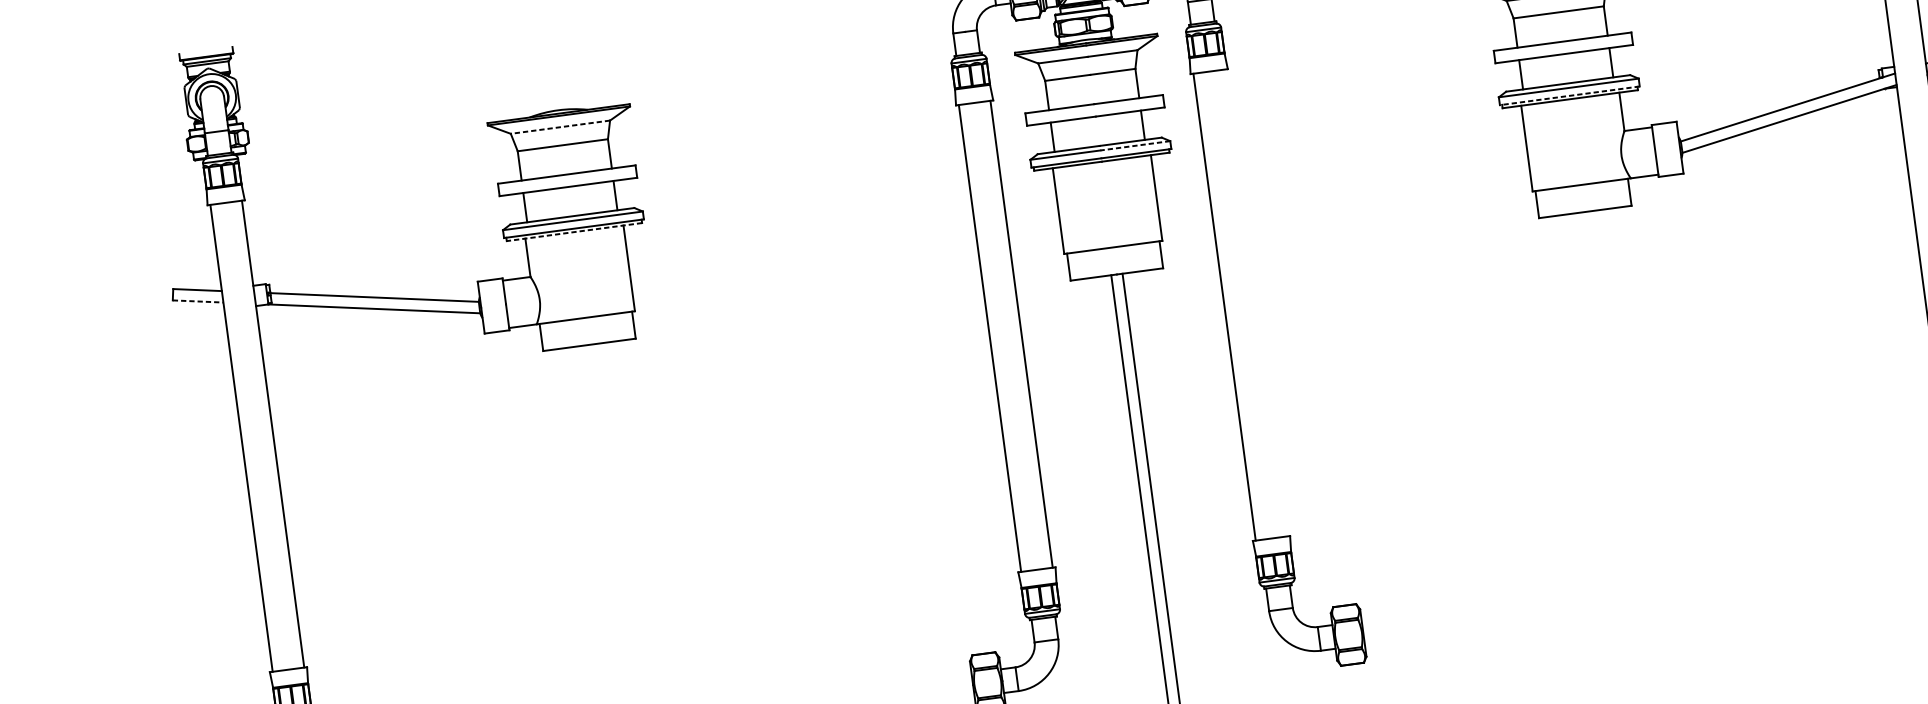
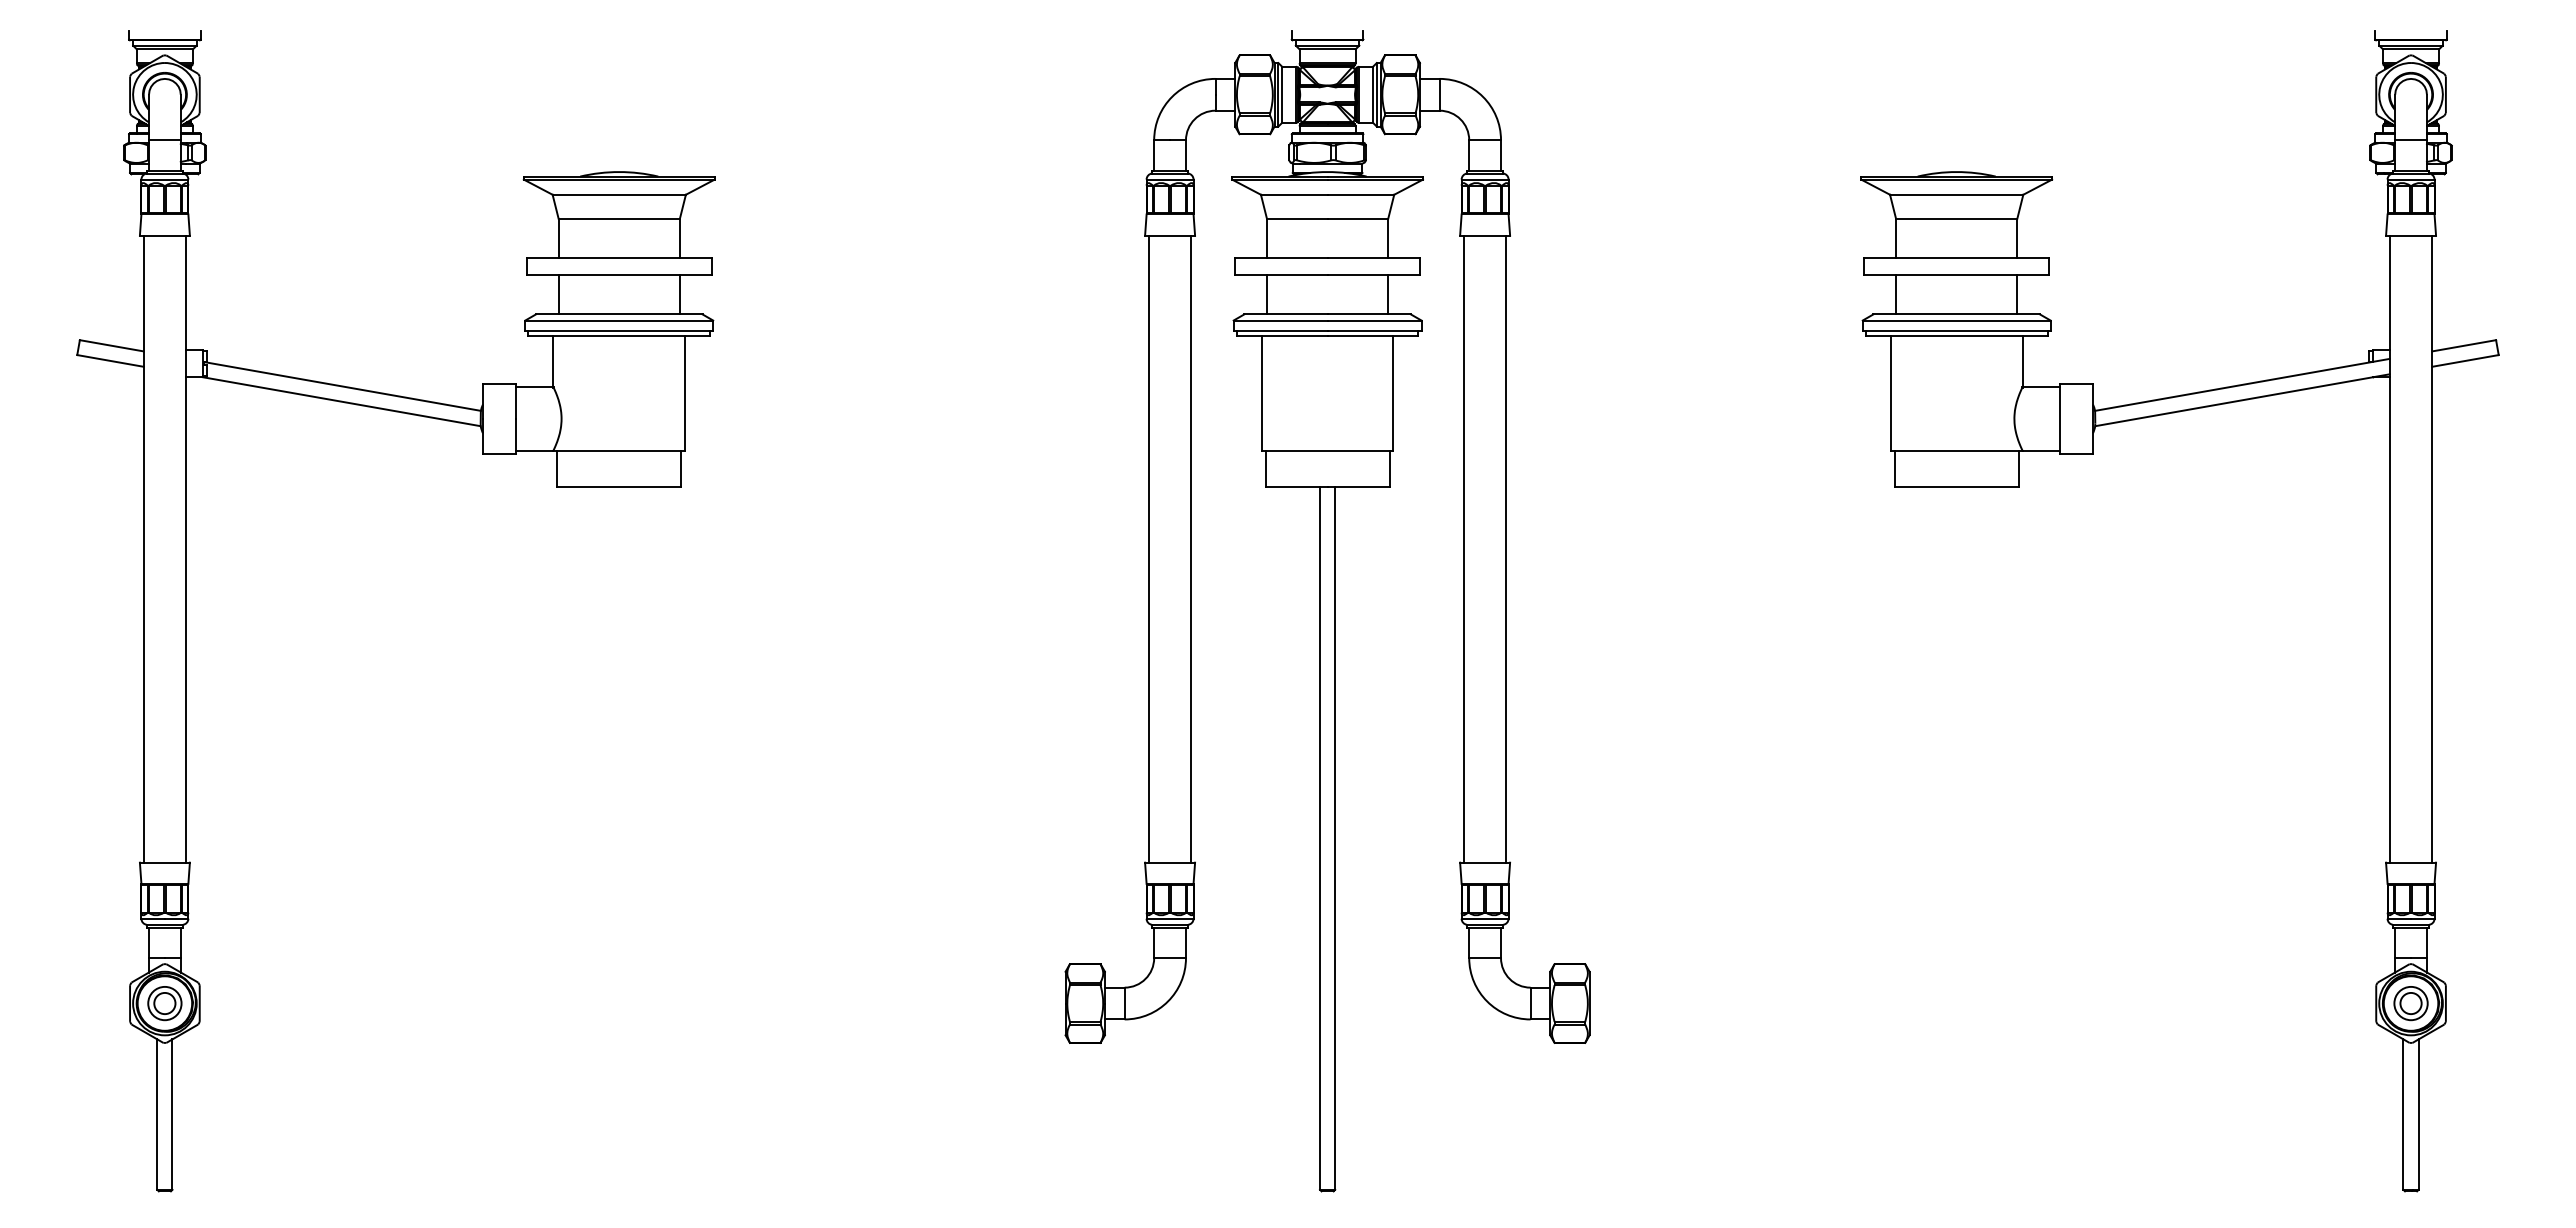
line: (1569, 96) -> (1956, 331), dashed -> solid
line: (560, 126) -> (619, 194), dashed -> solid
line: (1135, 145) -> (1374, 320), dashed -> solid
line: (574, 231) -> (619, 335), dashed -> solid
line: (198, 301) -> (110, 360), dashed -> solid
line: (1256, 302) -> (1506, 548), added

